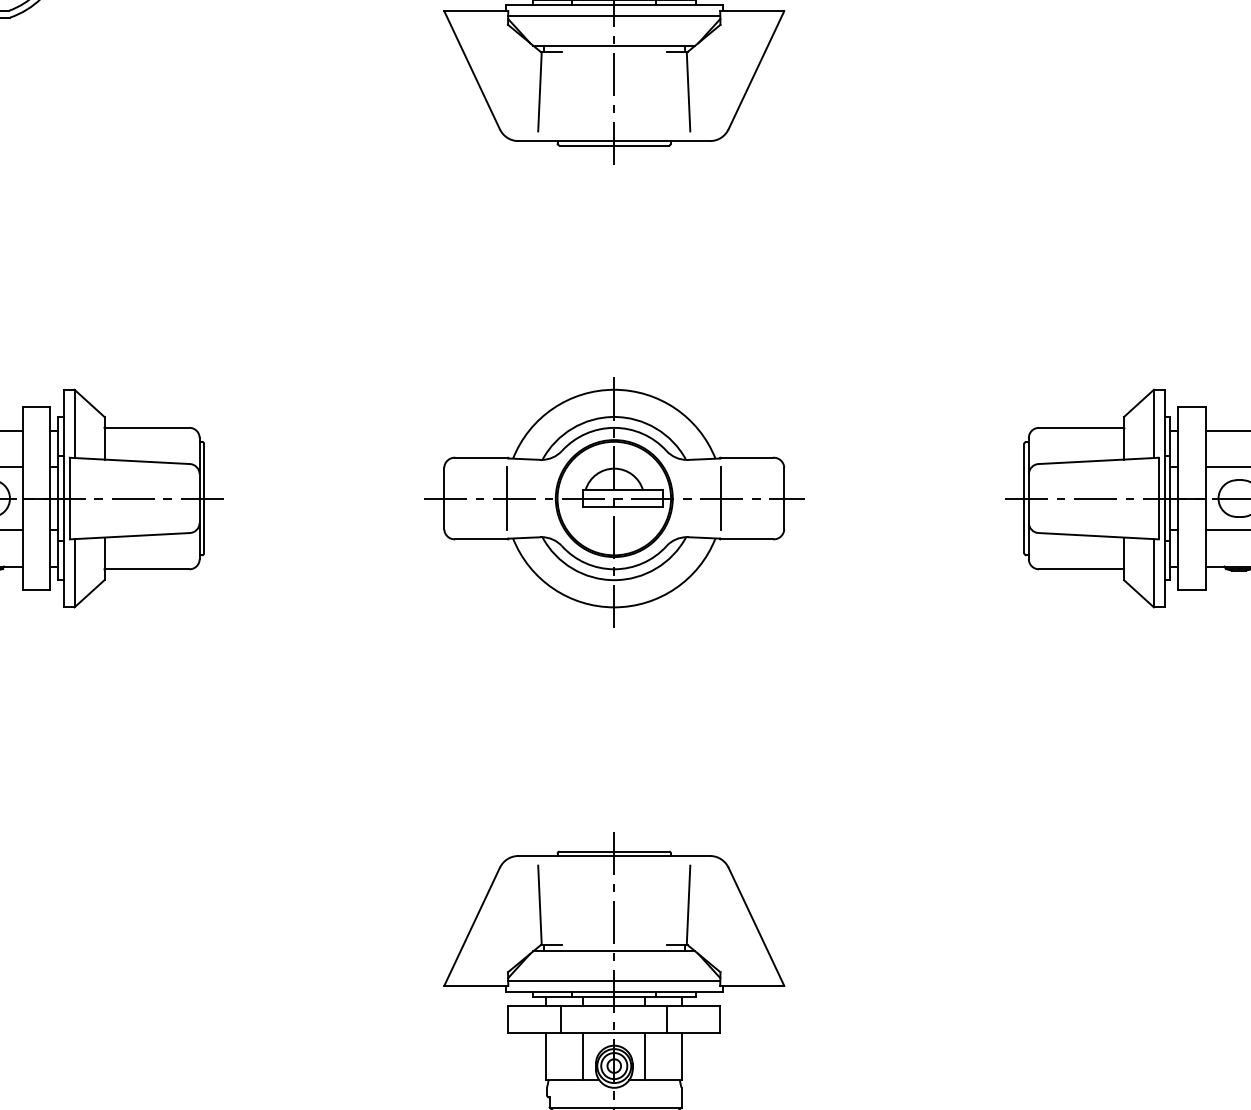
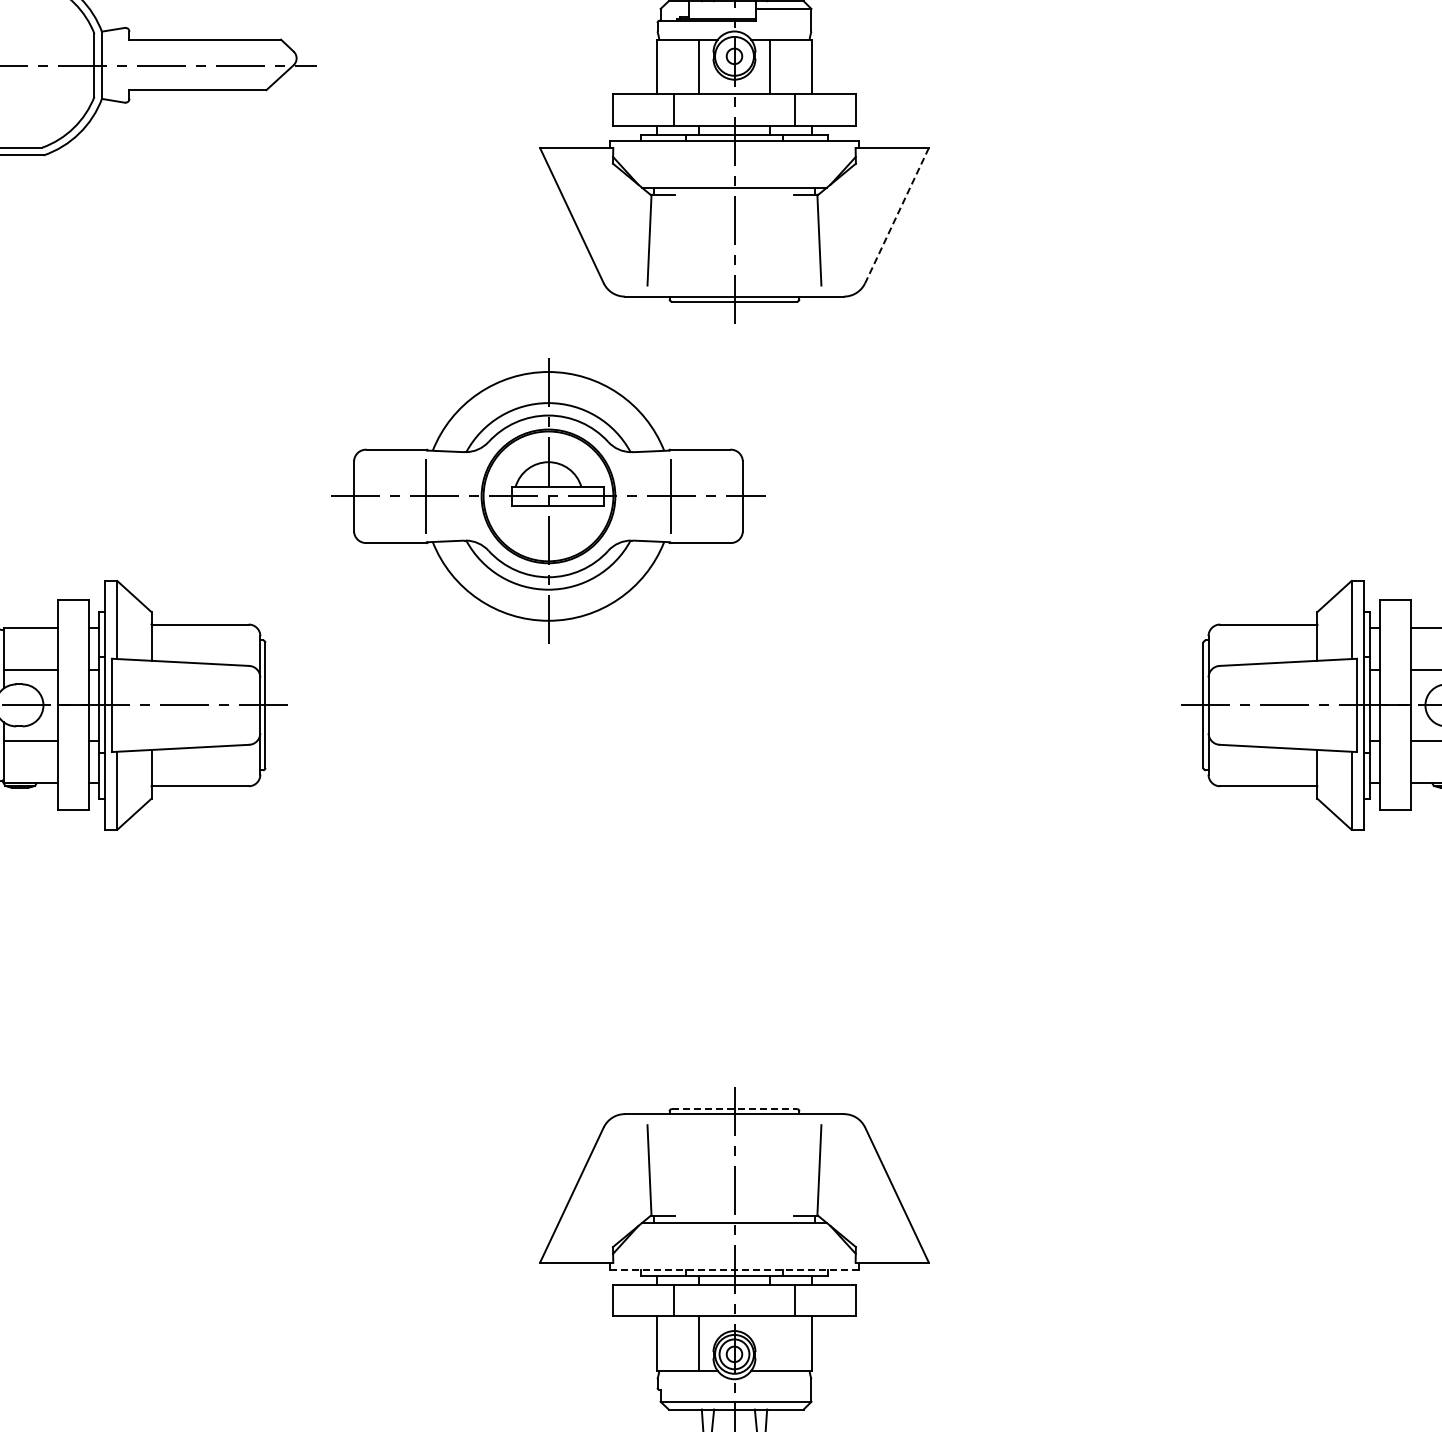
line: (614, 15) -> (734, 153), removed
line: (756, 70) -> (897, 215), solid -> dashed
part: (614, 502) -> (548, 500), moved
line: (614, 851) -> (734, 1109), solid -> dashed
line: (614, 981) -> (734, 1257), removed
line: (613, 991) -> (733, 1269), solid -> dashed
line: (645, 1056) -> (770, 1343), removed

